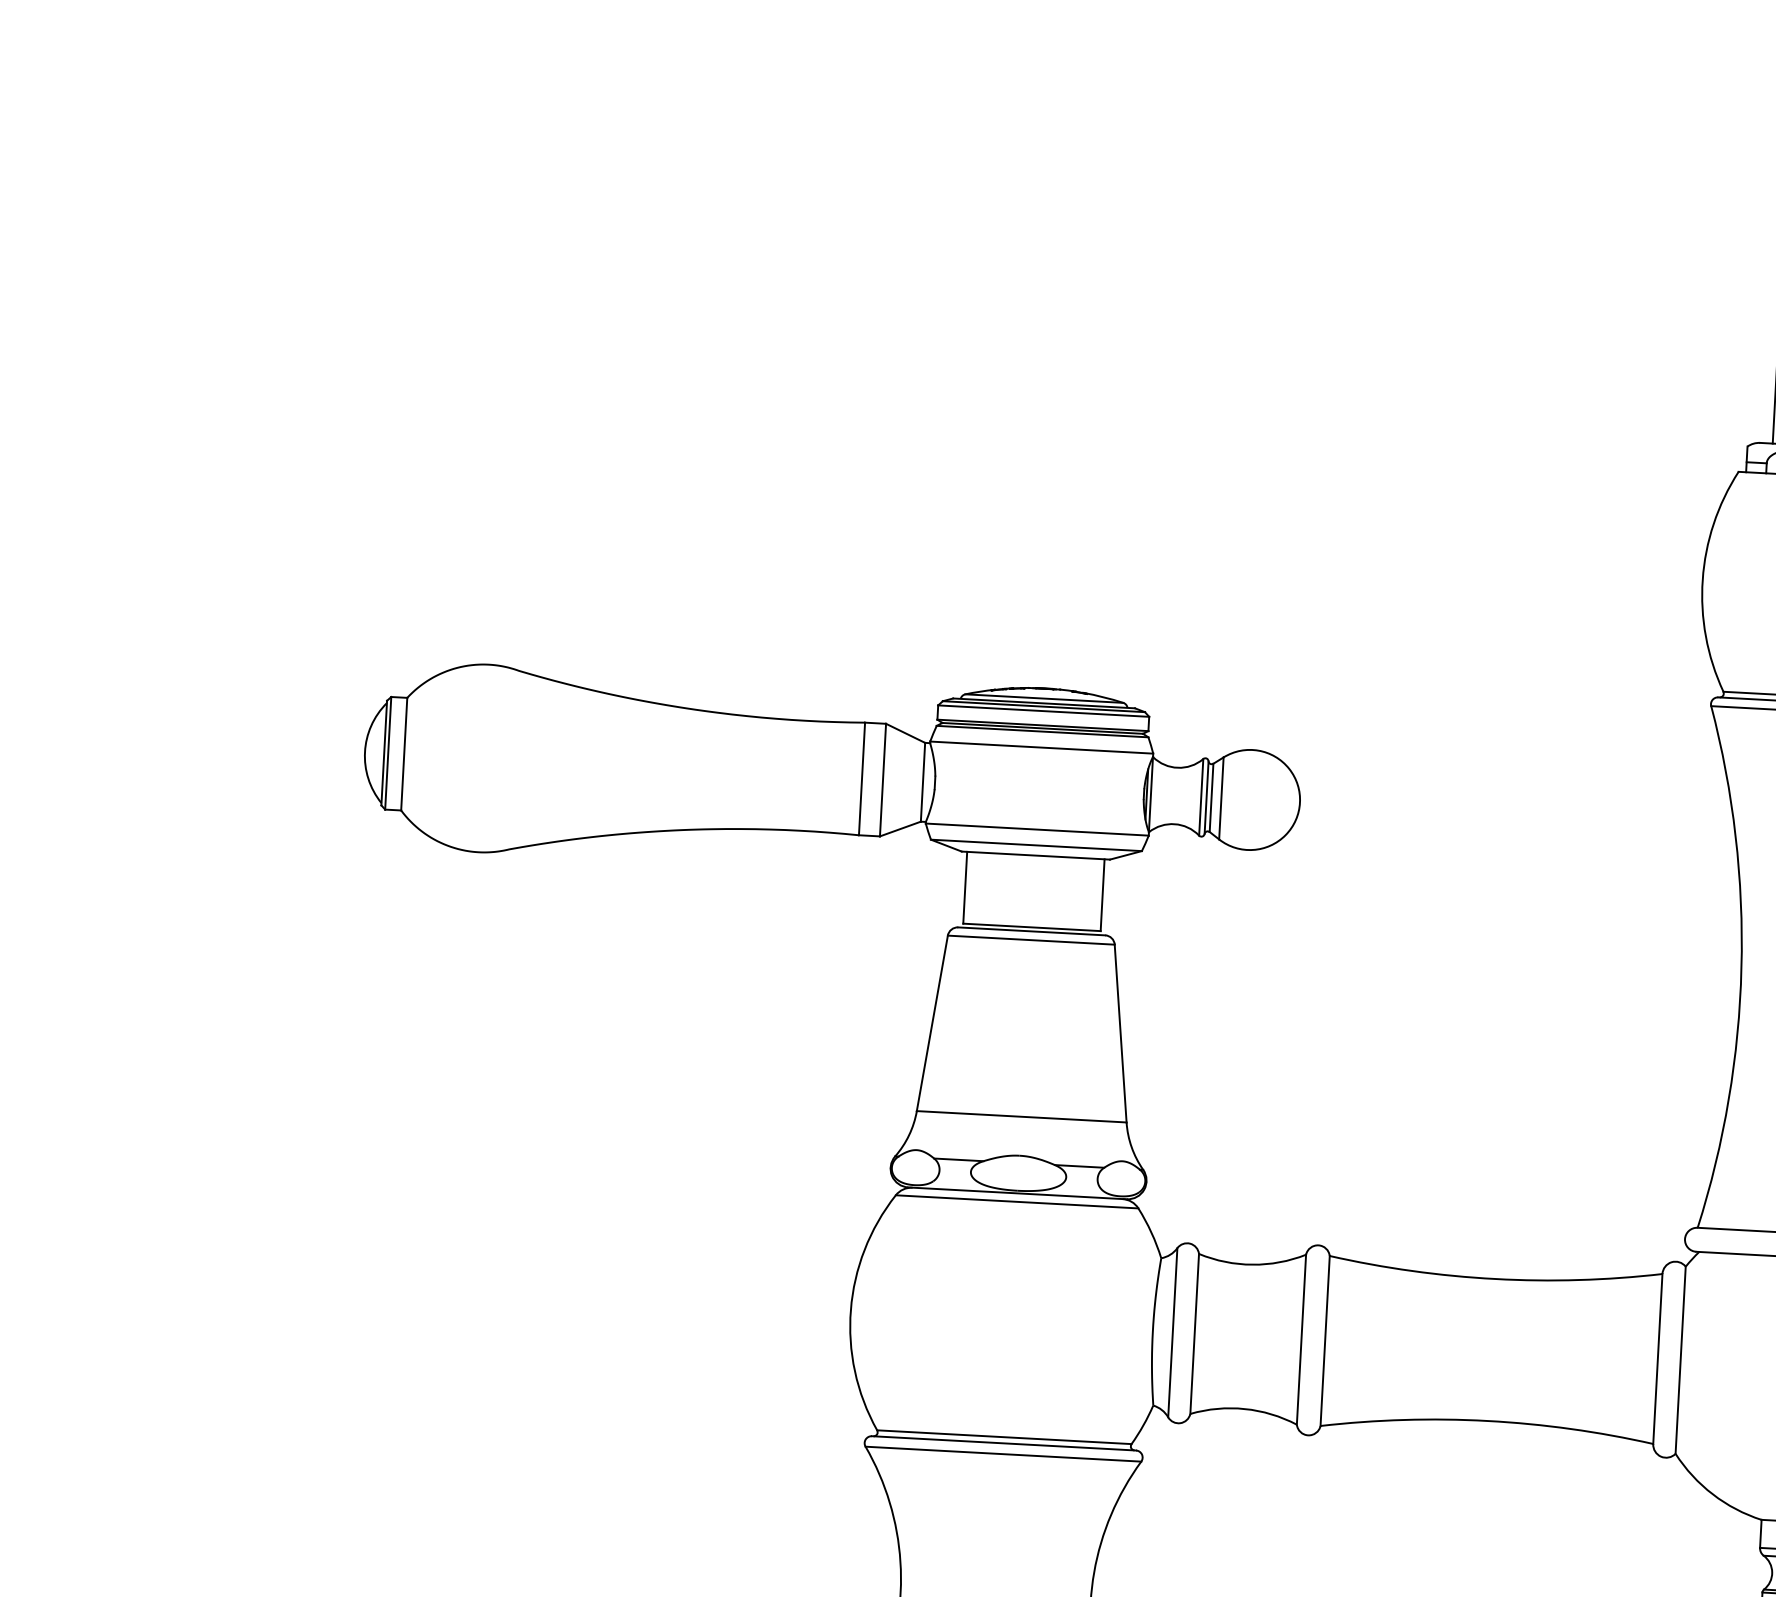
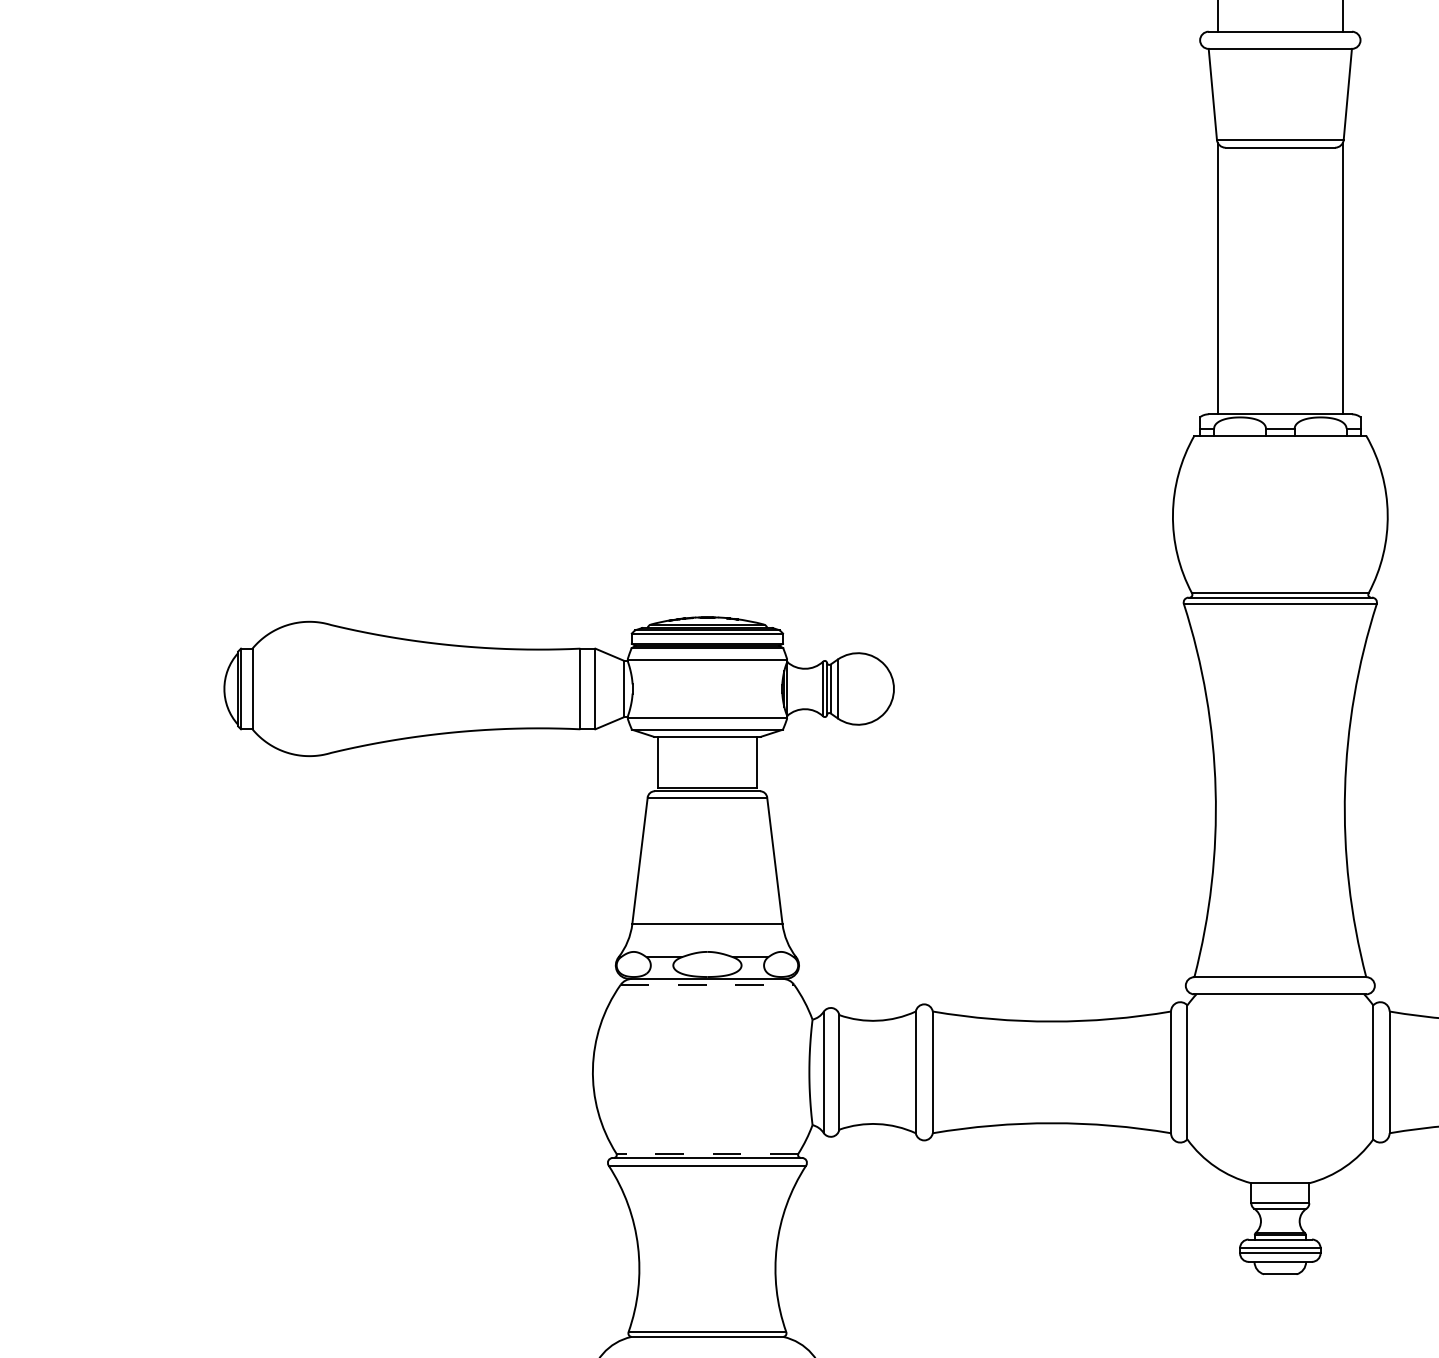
line: (1017, 1201) -> (707, 984), solid -> dashed
line: (1003, 1437) -> (706, 1153), solid -> dashed

